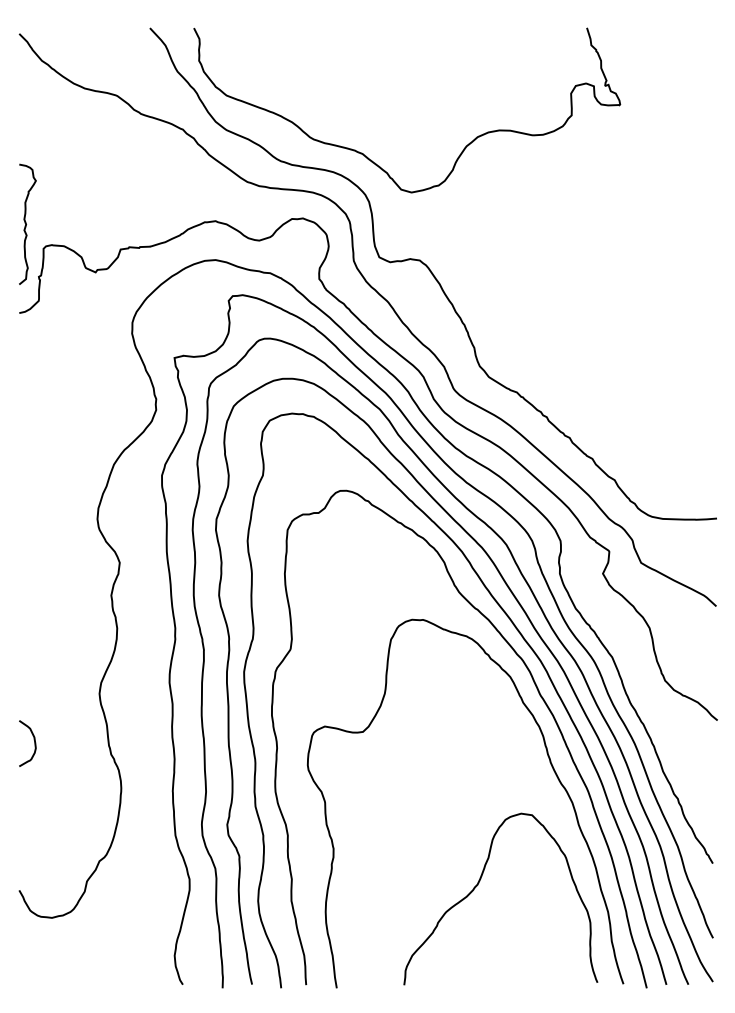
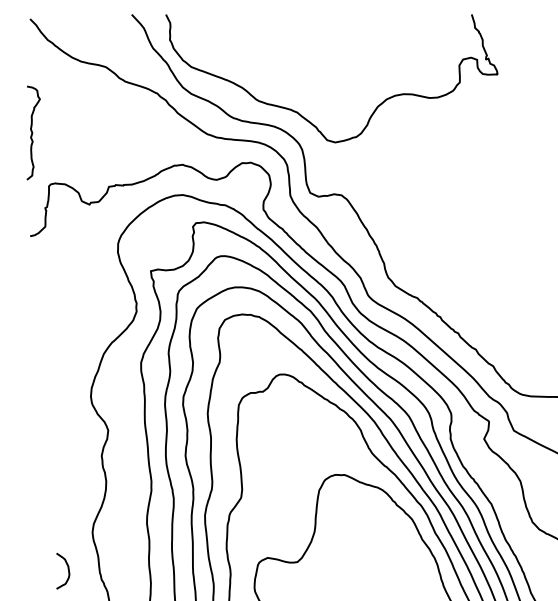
curve: (26, 223) -> (32, 132), moved
curve: (34, 743) -> (68, 571), moved

